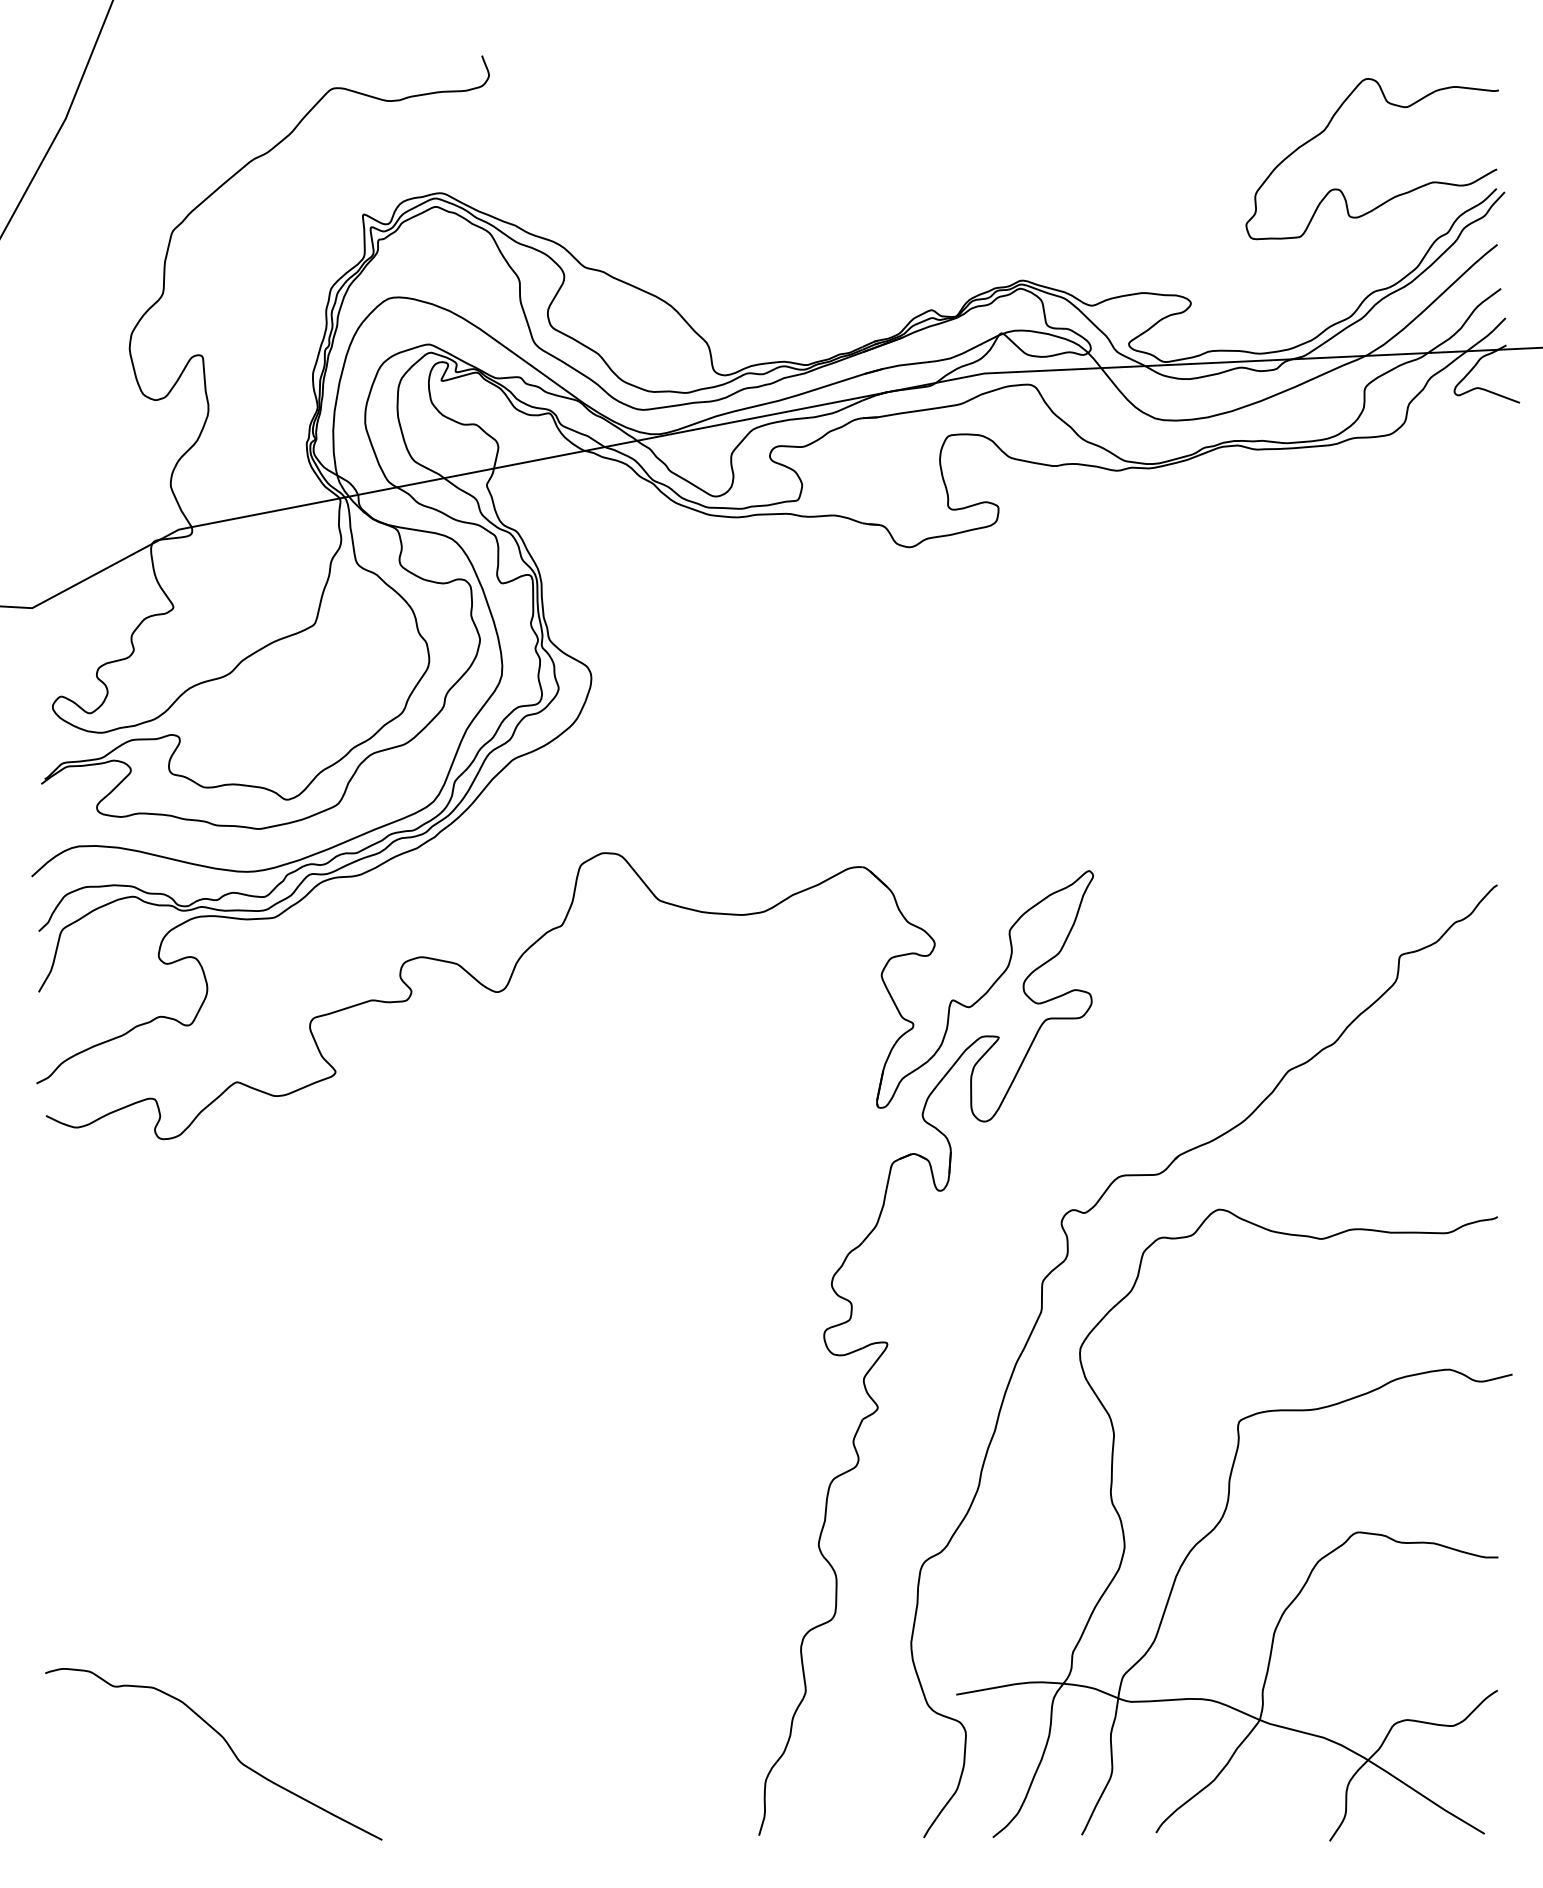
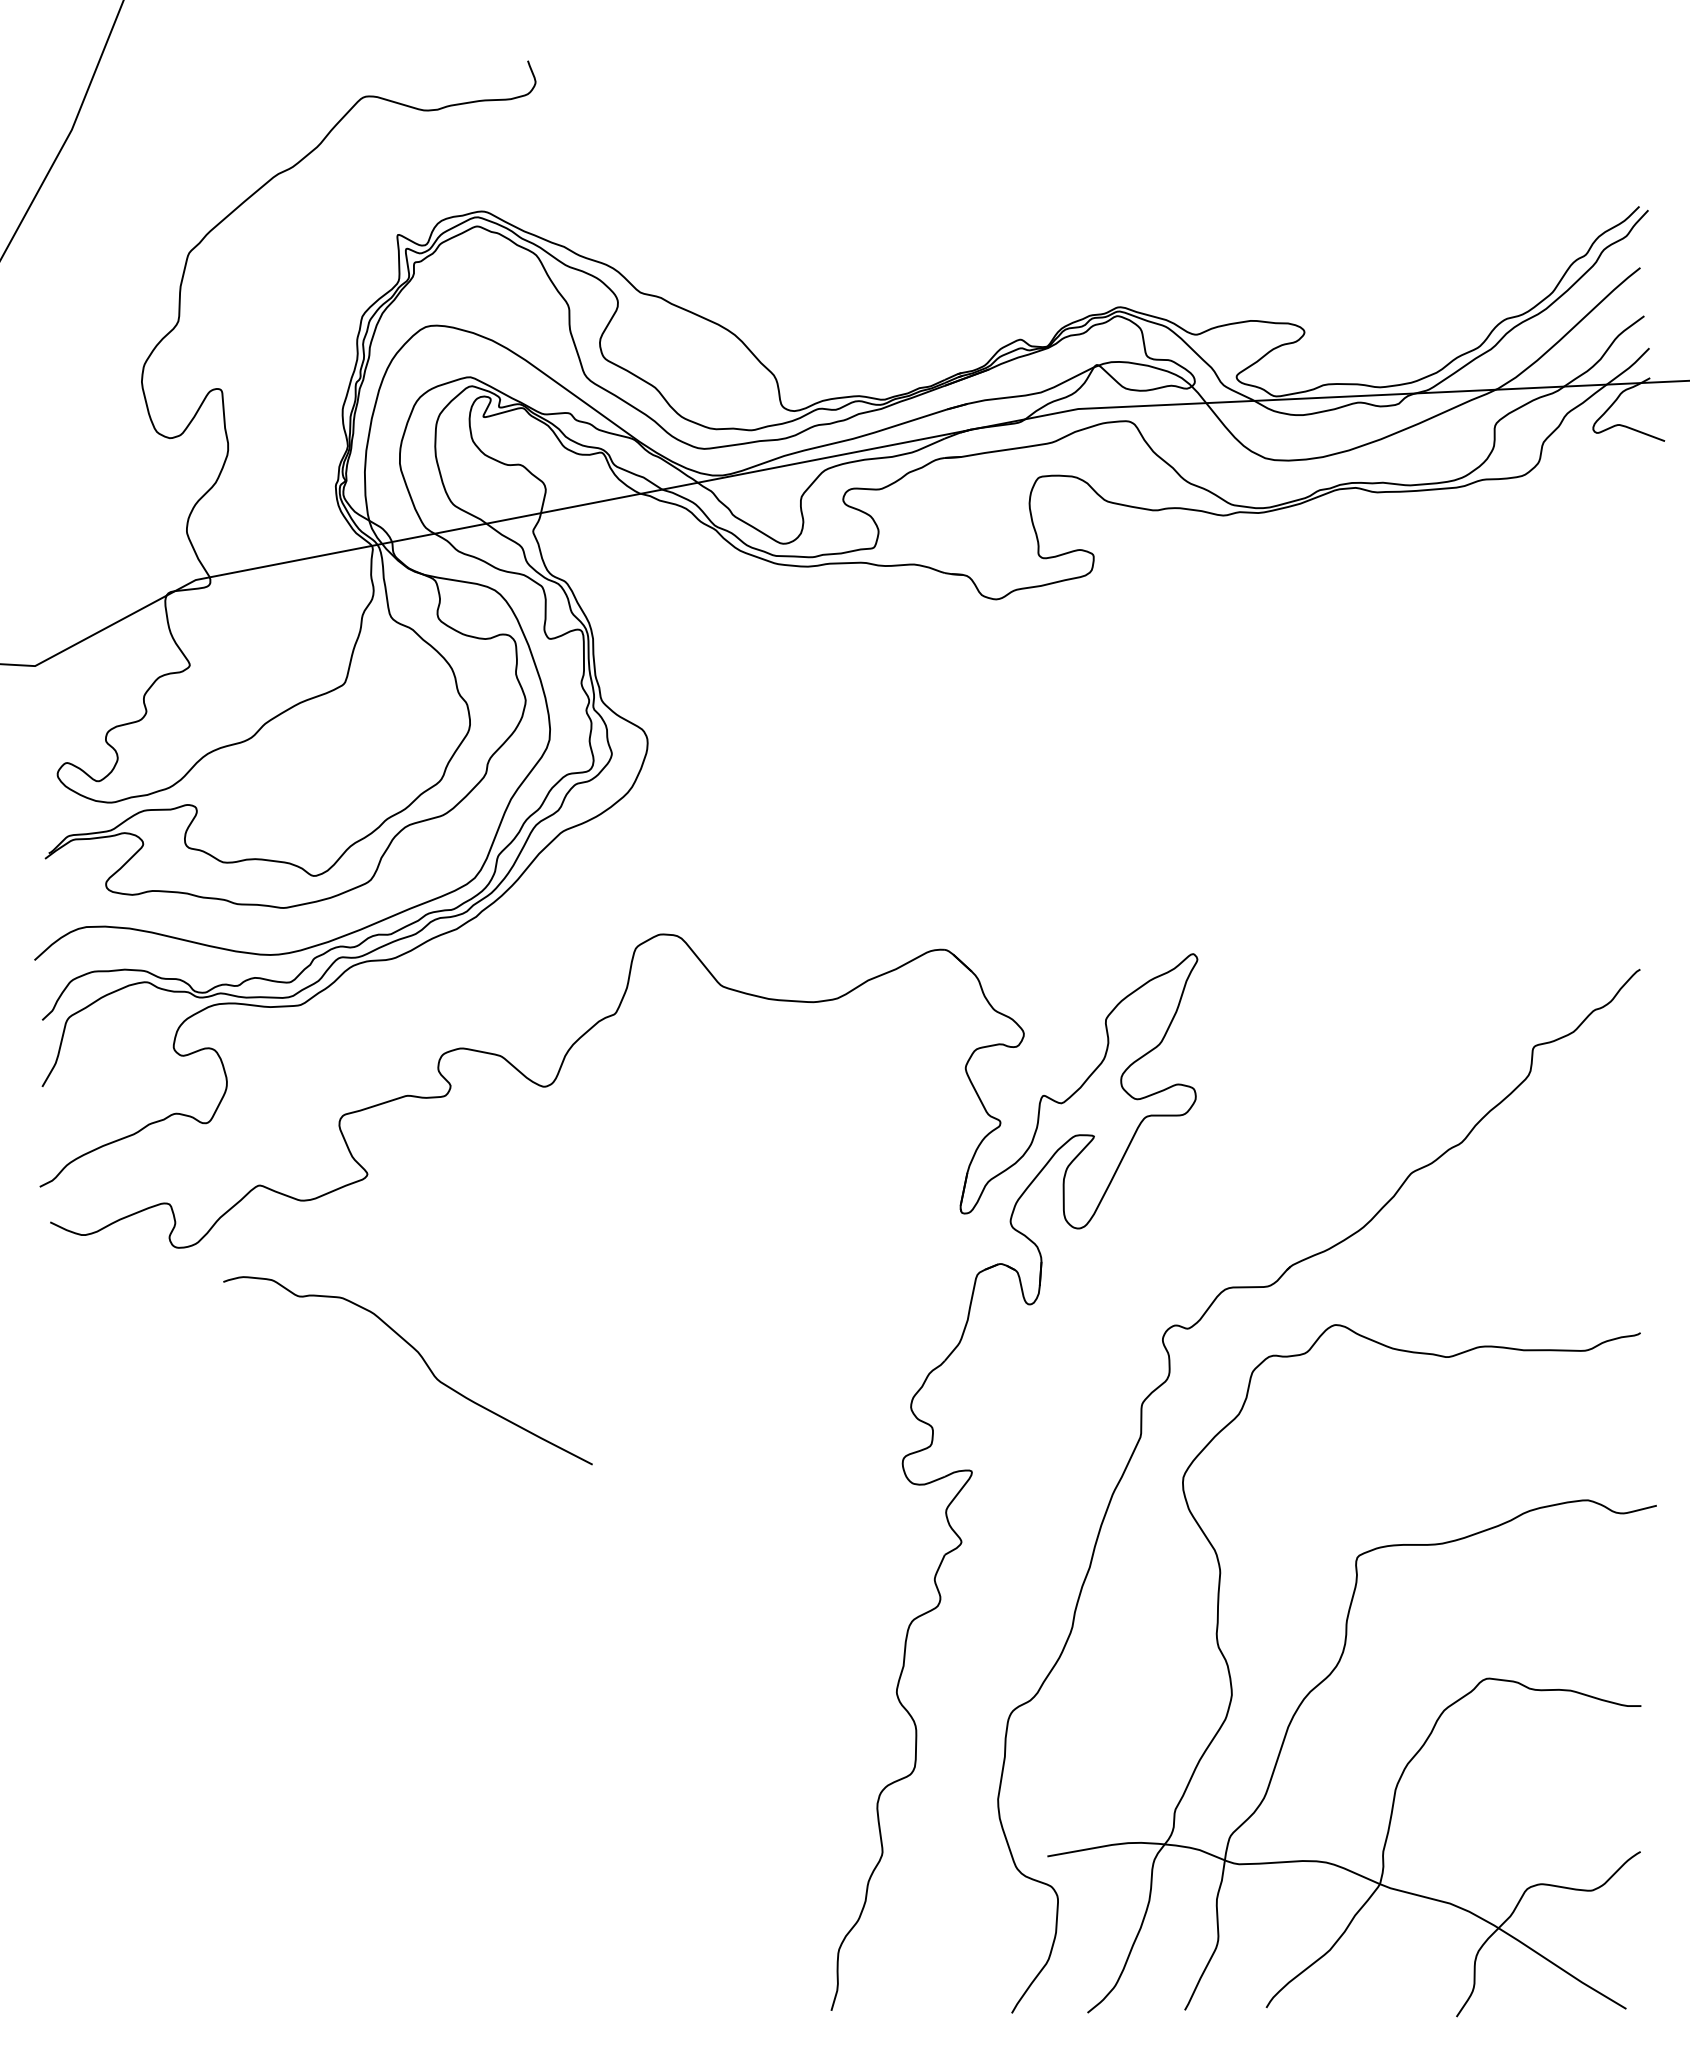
curve: (1340, 189) -> (1468, 207), removed
curve: (227, 1745) -> (423, 1361), moved

